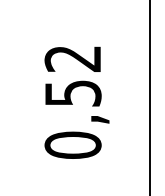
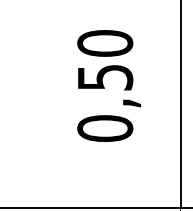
text: (73, 58) -> (105, 43), 0,52 -> 0,50

